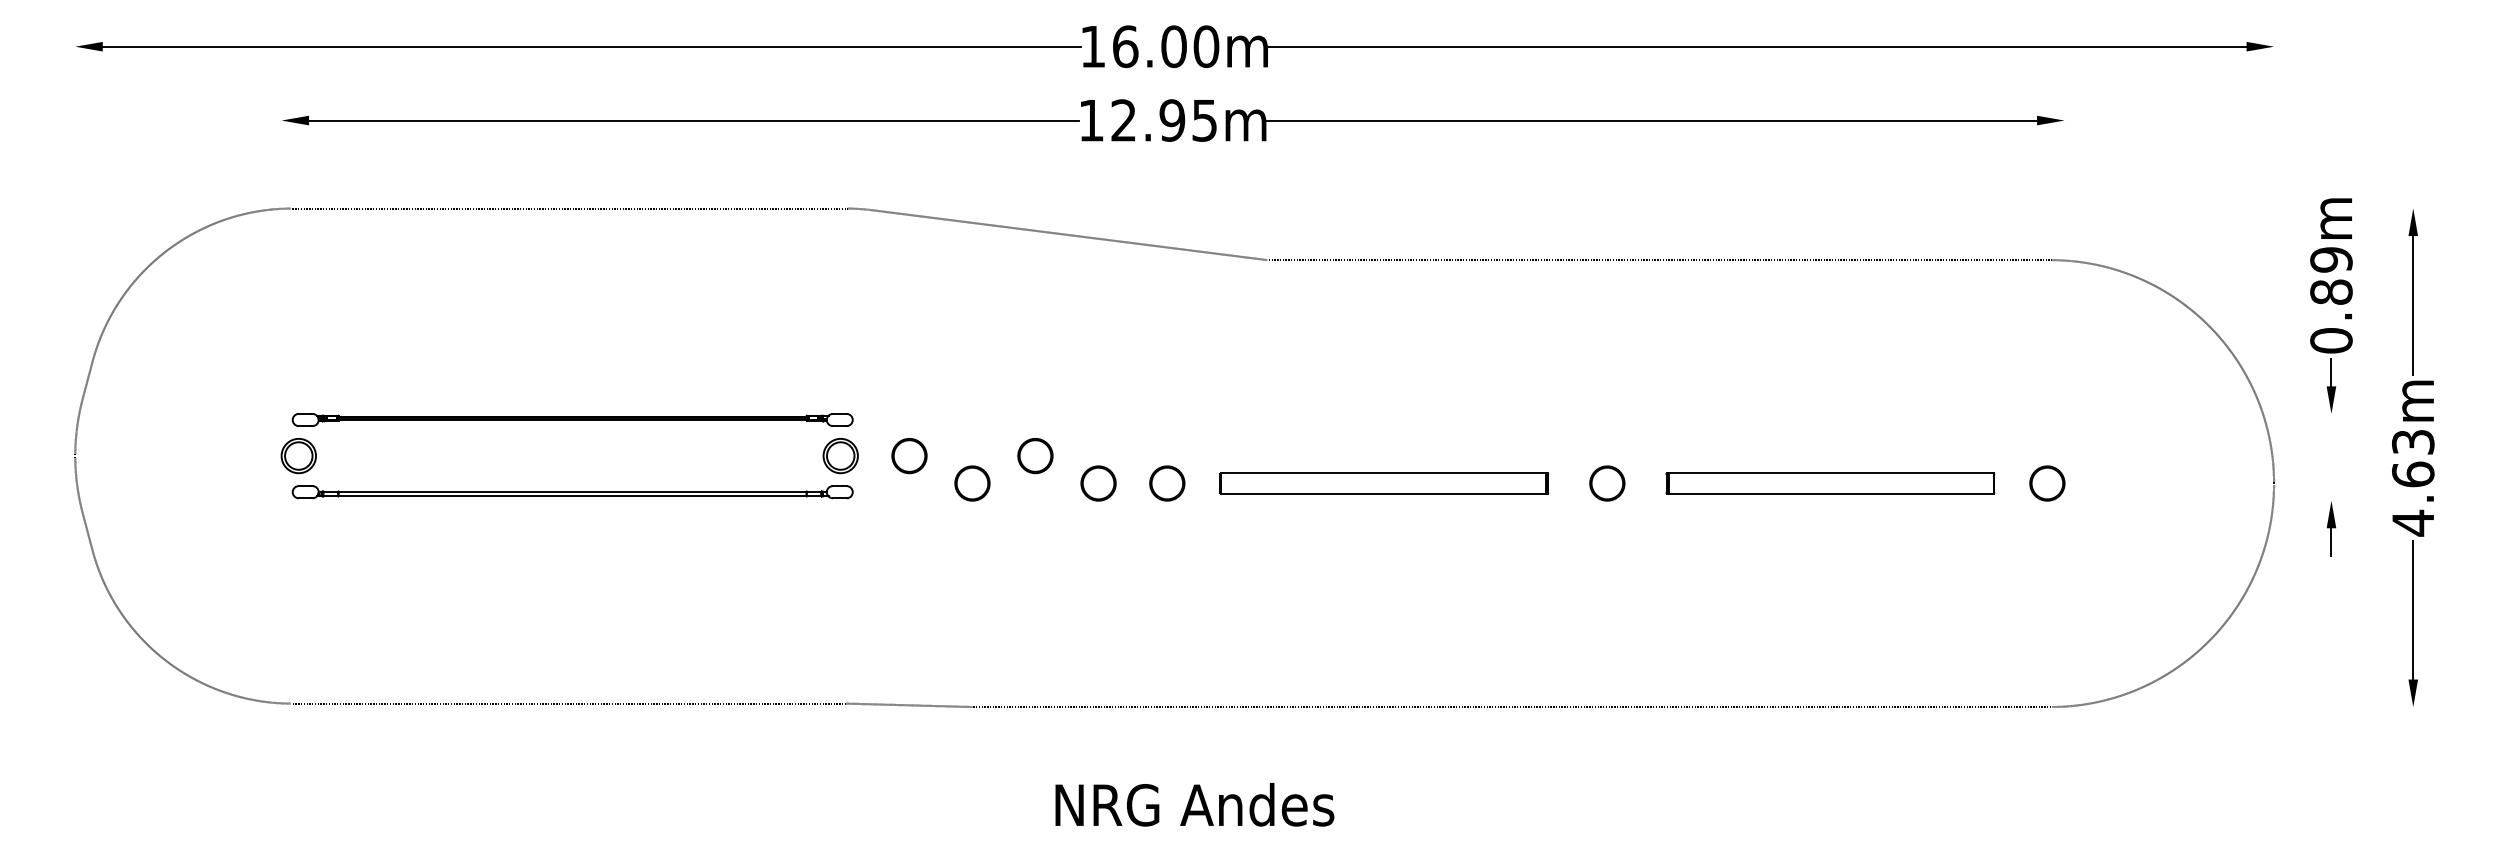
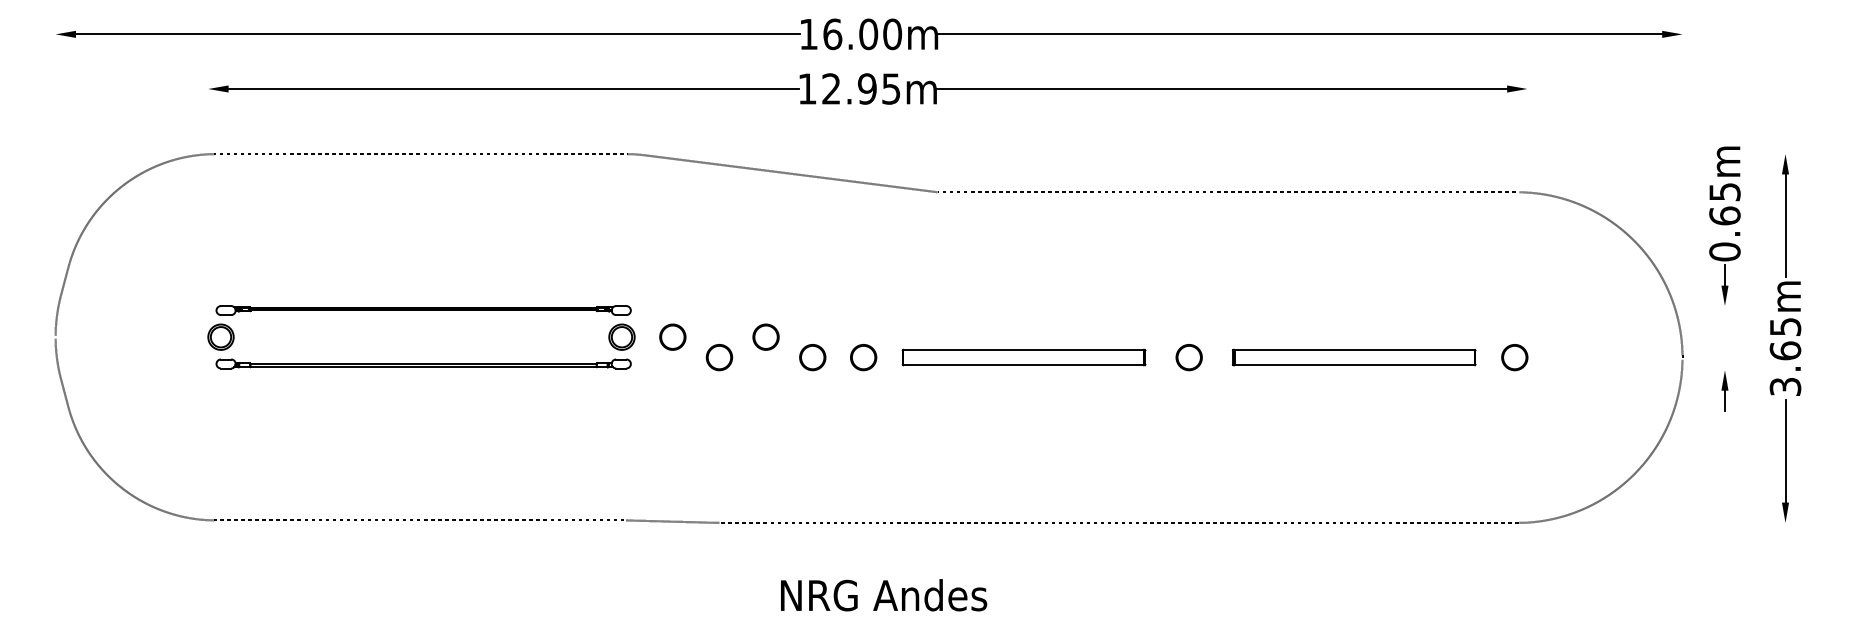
text: (2331, 275) -> (1725, 203), 0.89m -> 0.65m
text: (2413, 483) -> (1785, 357), 4.63m -> 3.65m

